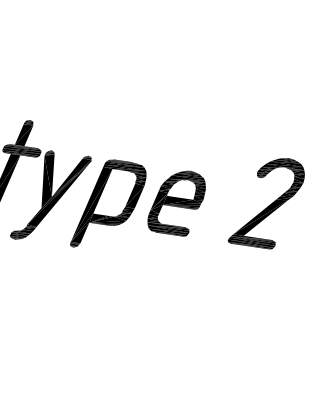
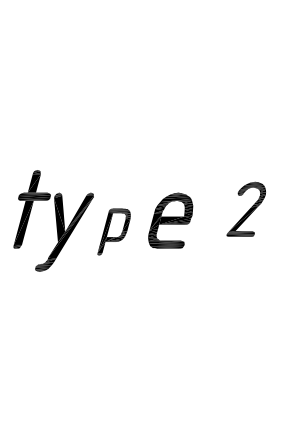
part: (267, 202) -> (246, 209), size x0.7
part: (108, 205) -> (113, 231), size x0.6

